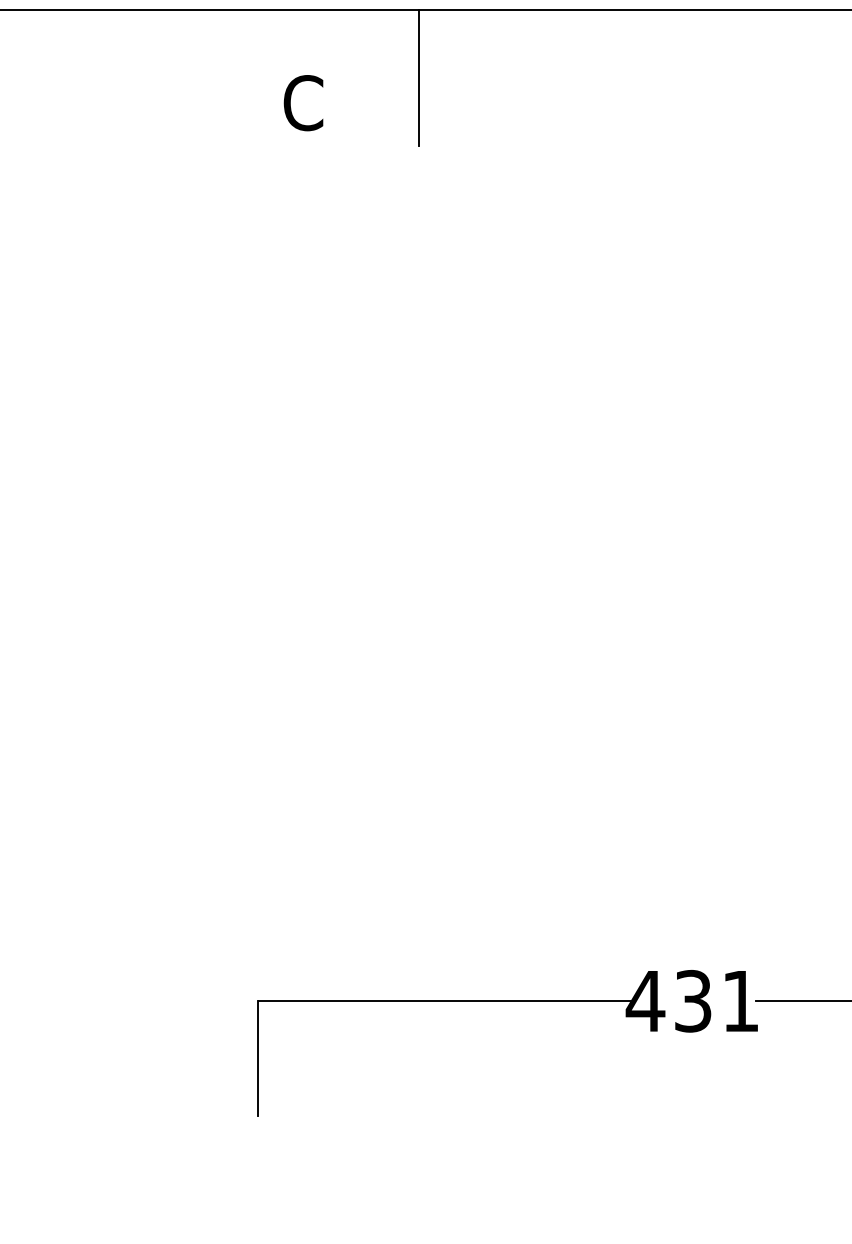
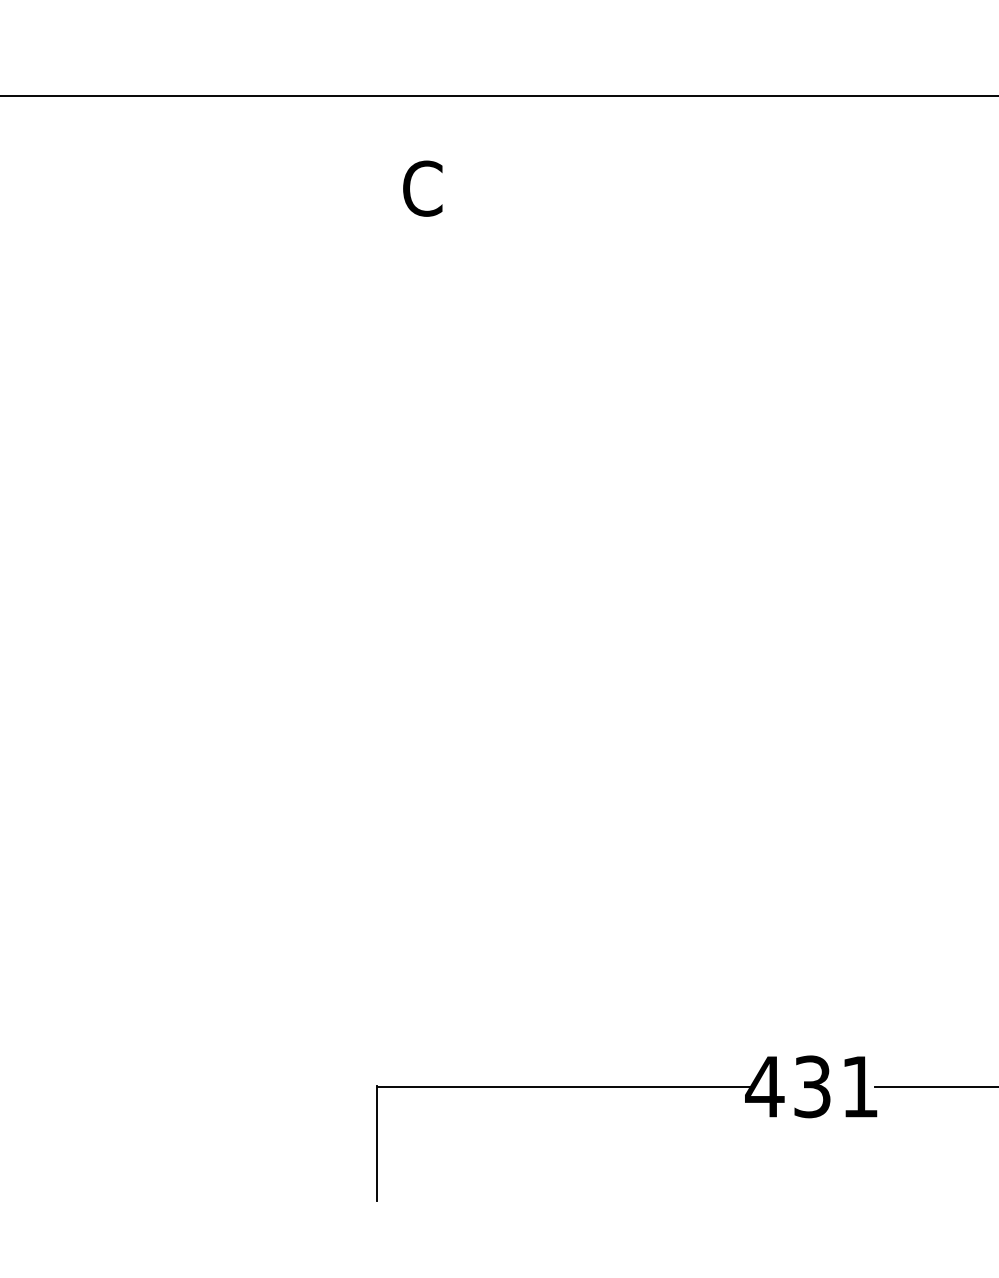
line: (419, 77) -> (538, 163), removed

